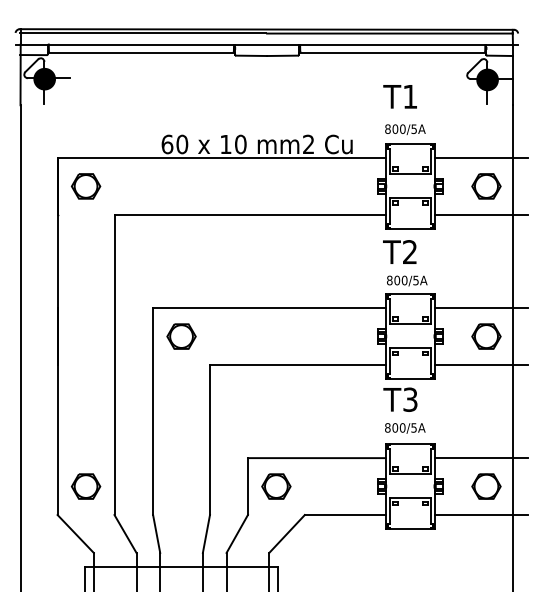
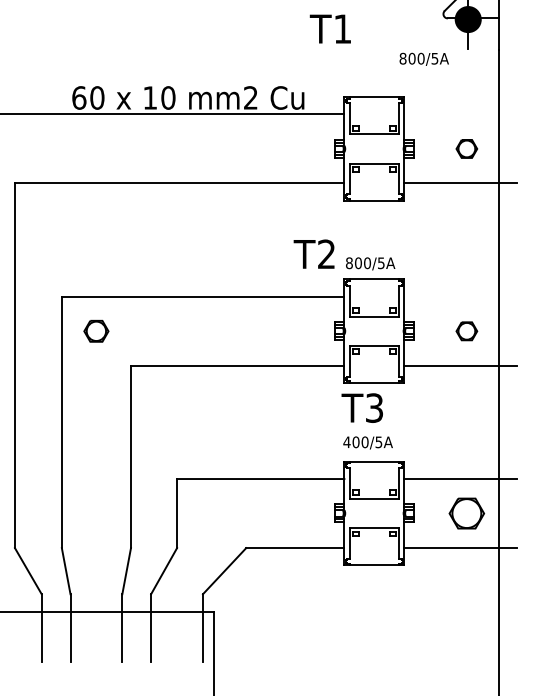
text: (399, 96) -> (329, 28), moved
text: (405, 129) -> (424, 59), moved
line: (481, 158) -> (460, 114), removed
part: (486, 186) -> (466, 149), size x0.6
text: (399, 251) -> (313, 253), moved
line: (481, 308) -> (460, 297), removed
part: (181, 336) -> (96, 331), size x0.7
part: (486, 336) -> (466, 331), size x0.6
text: (387, 427) -> (346, 441), 800/5A -> 400/5A
part: (276, 486) -> (211, 513), removed

